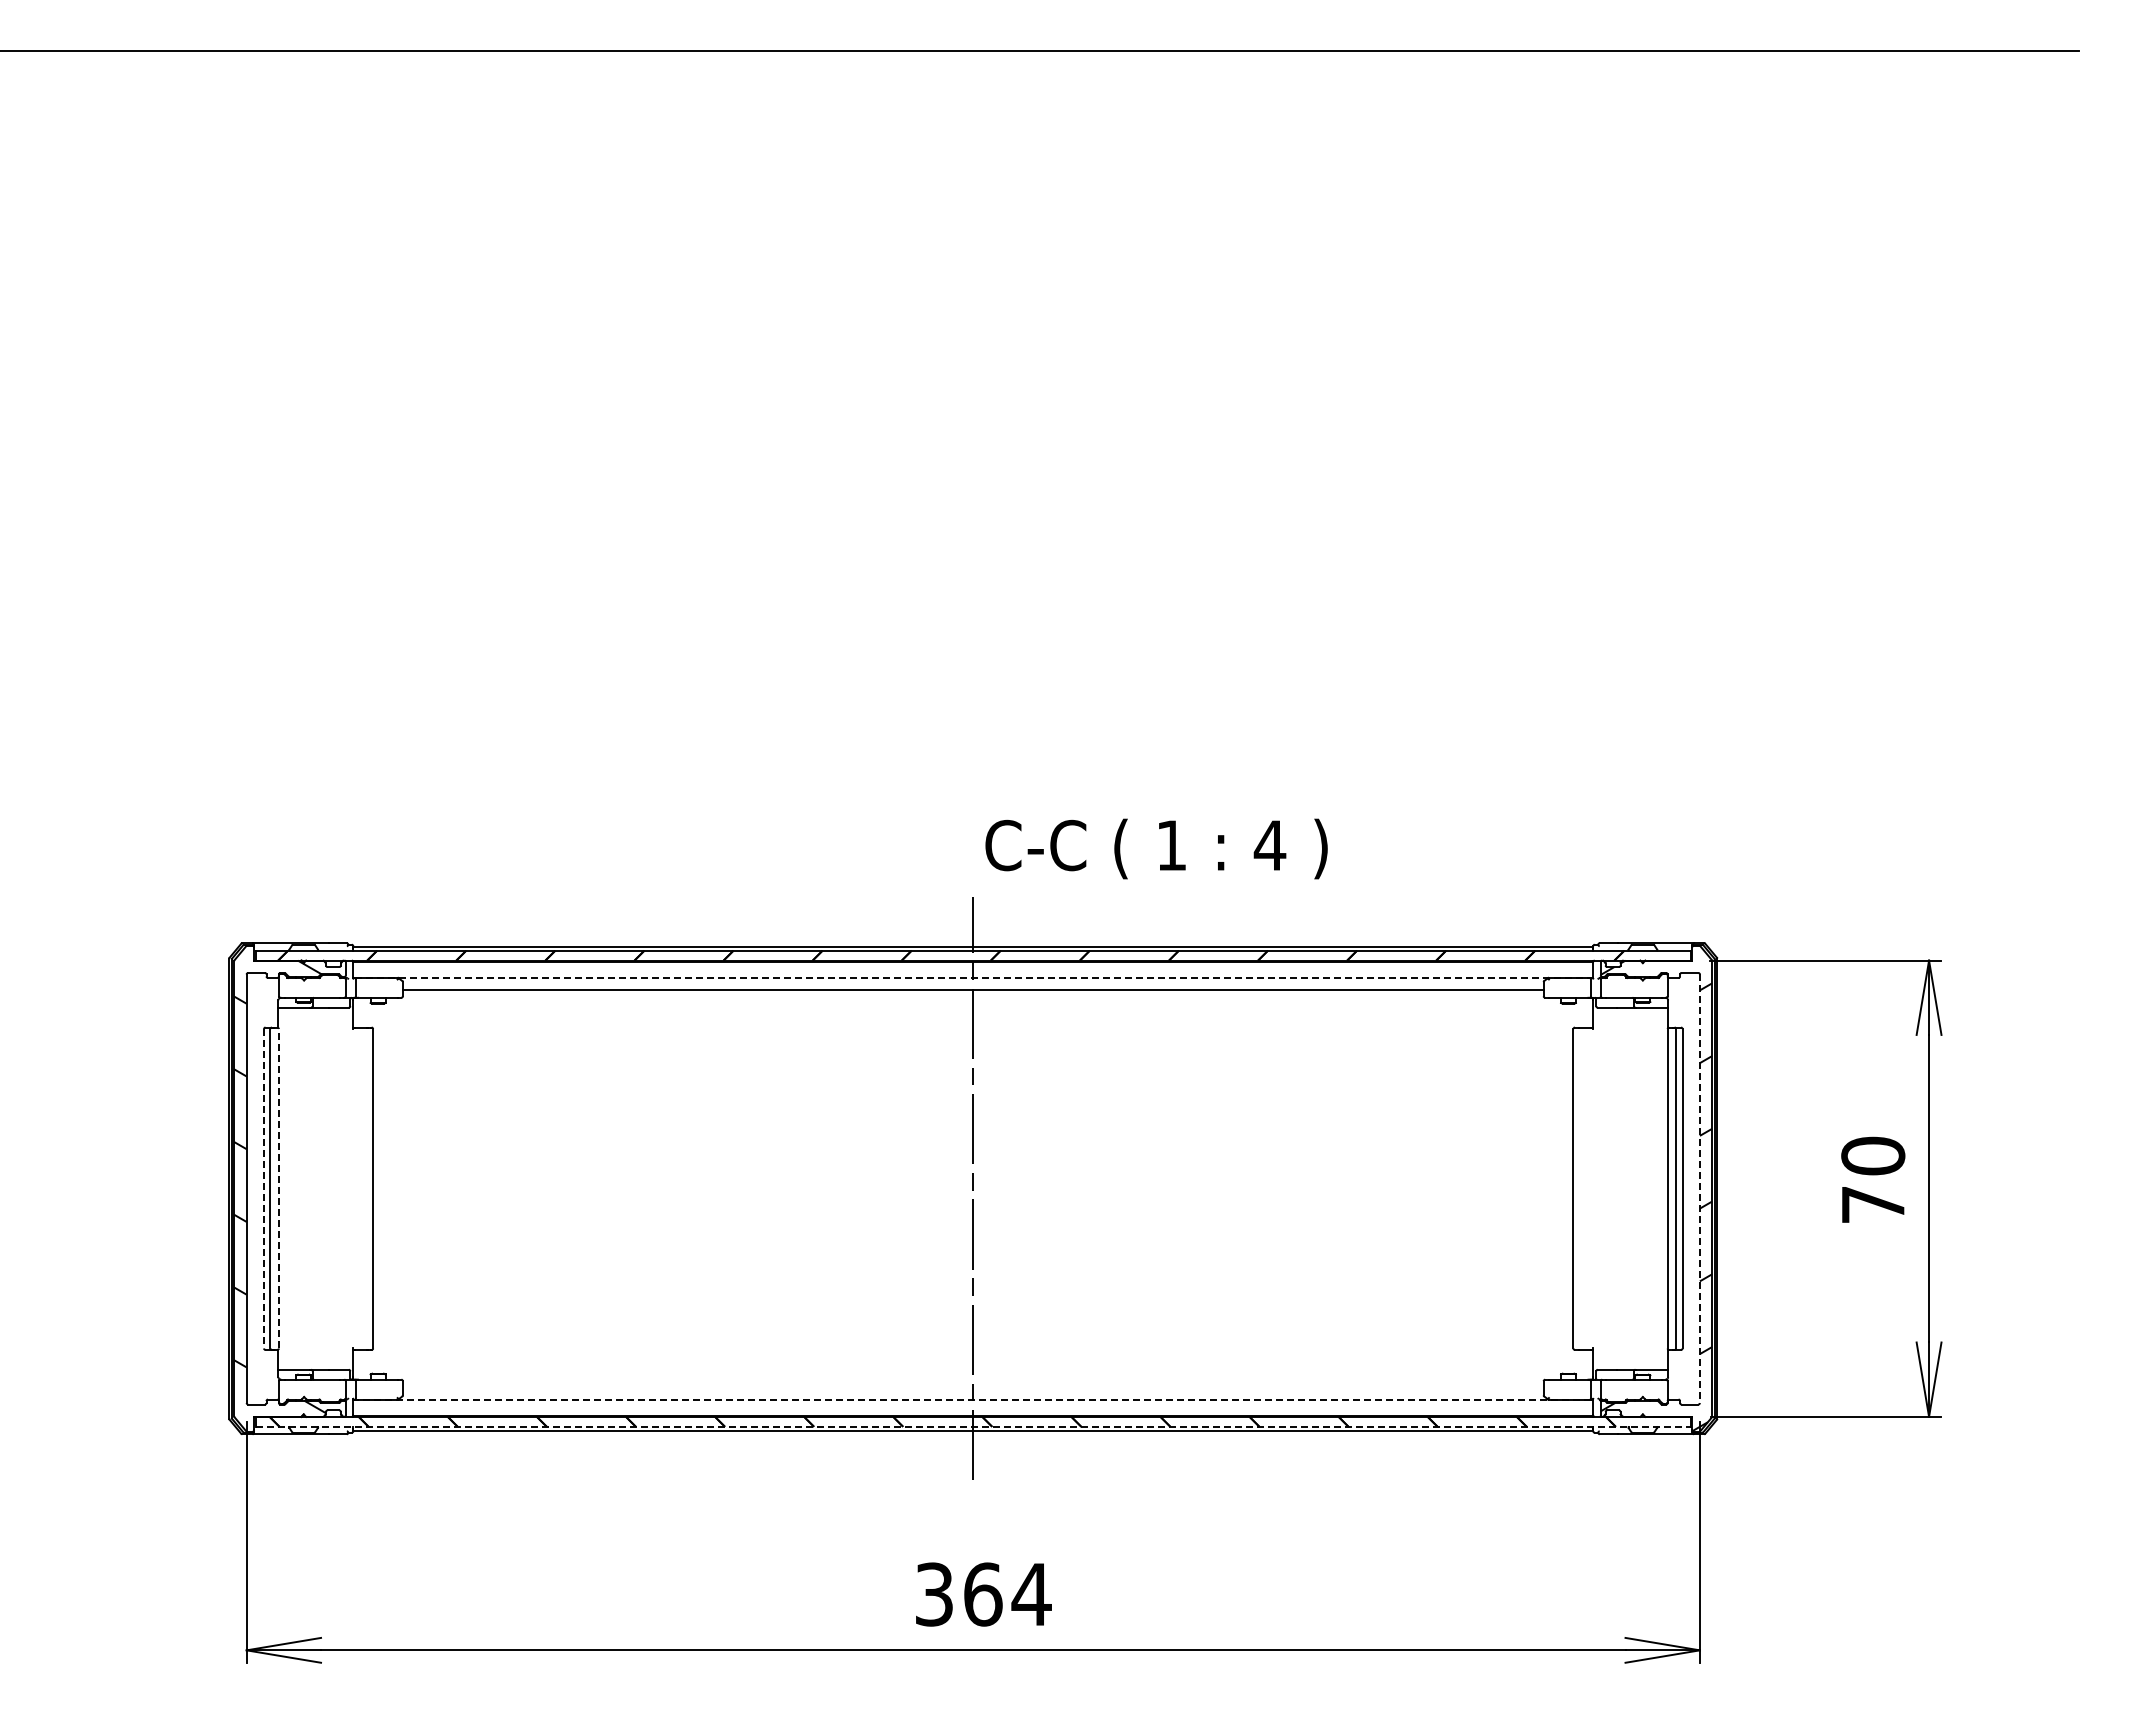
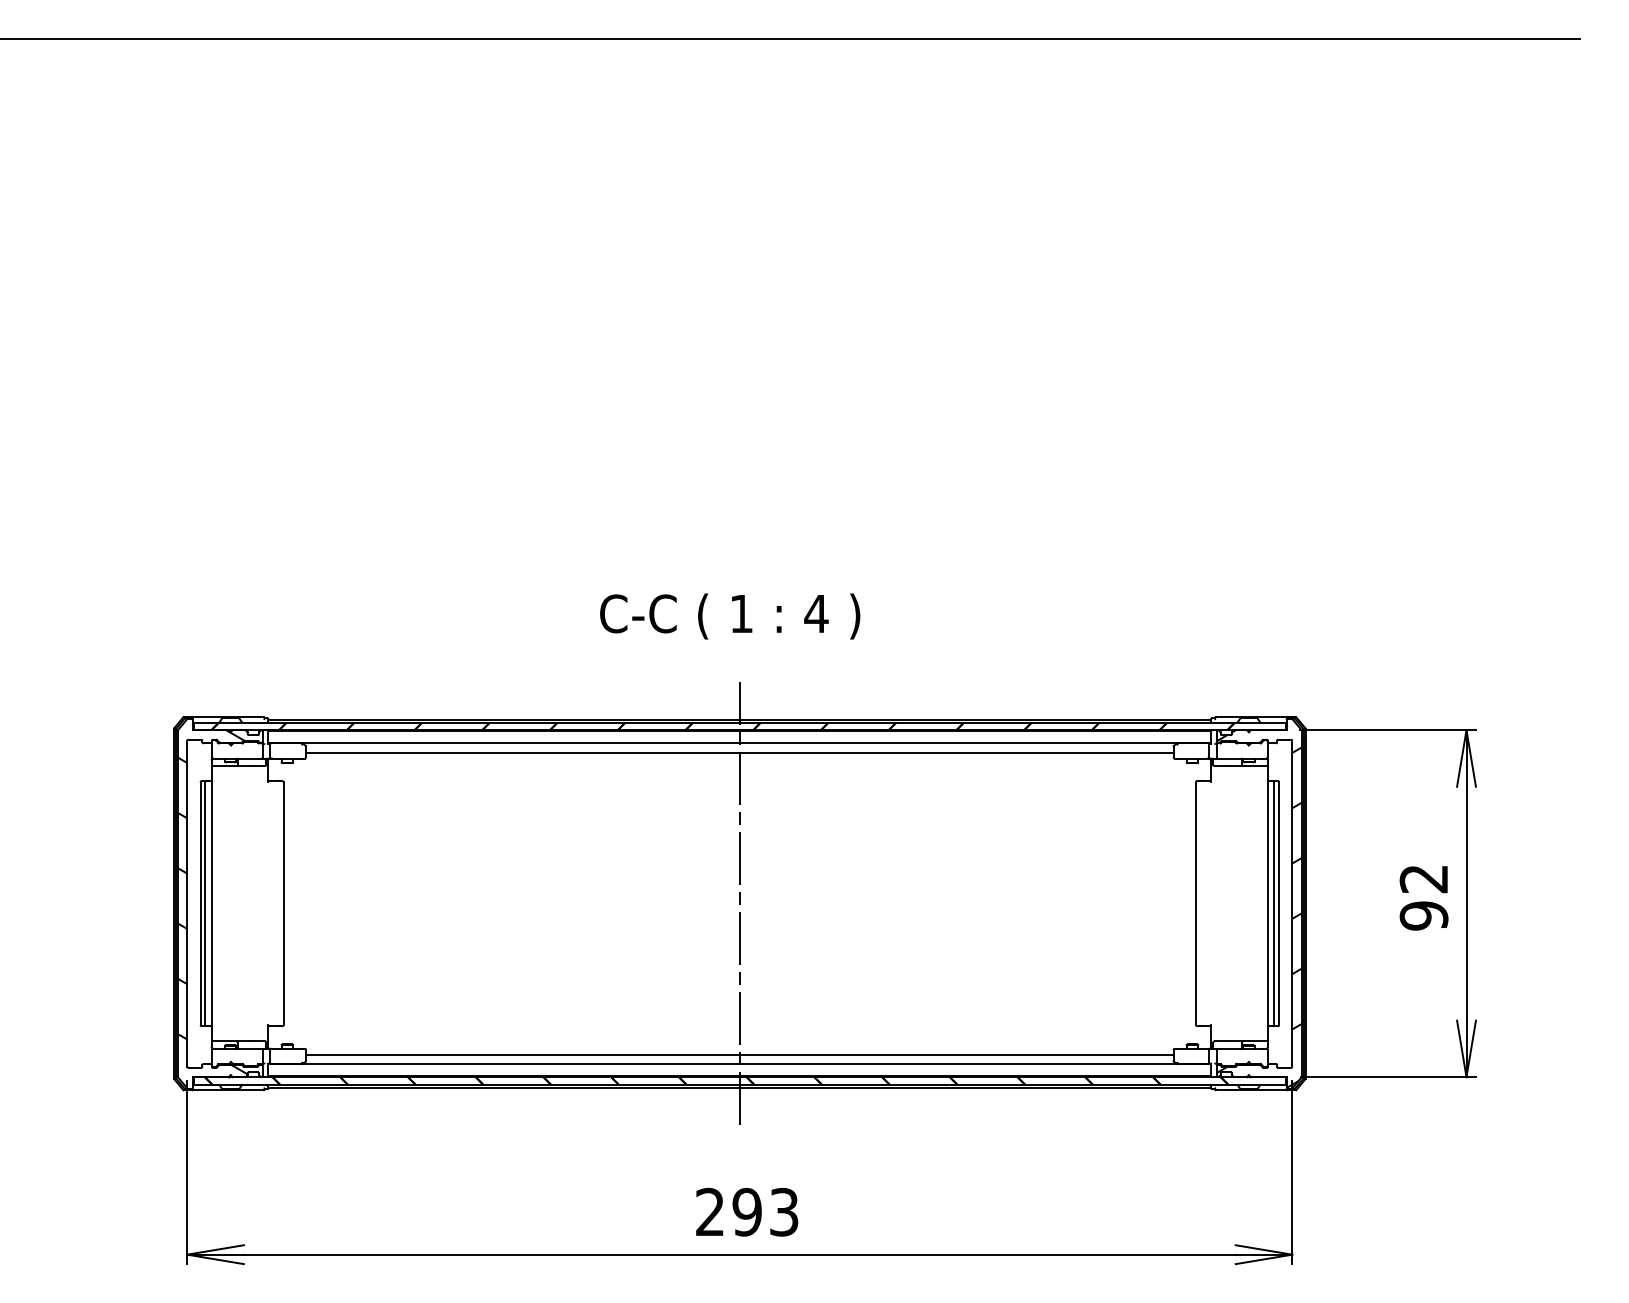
text: (1156, 848) -> (730, 616), moved
line: (973, 977) -> (739, 743), dashed -> solid
text: (1873, 1180) -> (1424, 897), 70 -> 92
line: (264, 1188) -> (200, 903), dashed -> solid
line: (278, 1188) -> (211, 903), dashed -> solid
line: (1699, 1189) -> (1291, 904), dashed -> solid
line: (972, 1387) -> (739, 1054), added
line: (972, 1399) -> (739, 1063), dashed -> solid
line: (973, 1426) -> (739, 1084), dashed -> solid
text: (983, 1594) -> (747, 1212), 364 -> 293

